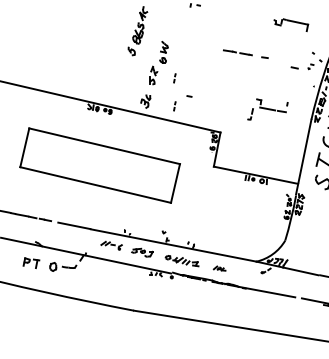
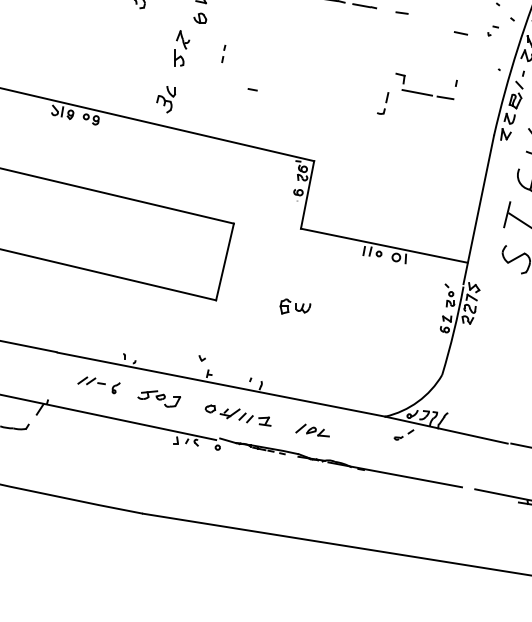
part: (174, 106) -> (223, 109), removed
part: (267, 109) -> (416, 93), moved
part: (210, 205) -> (294, 305), added
part: (219, 268) -> (312, 430), size x1.43

